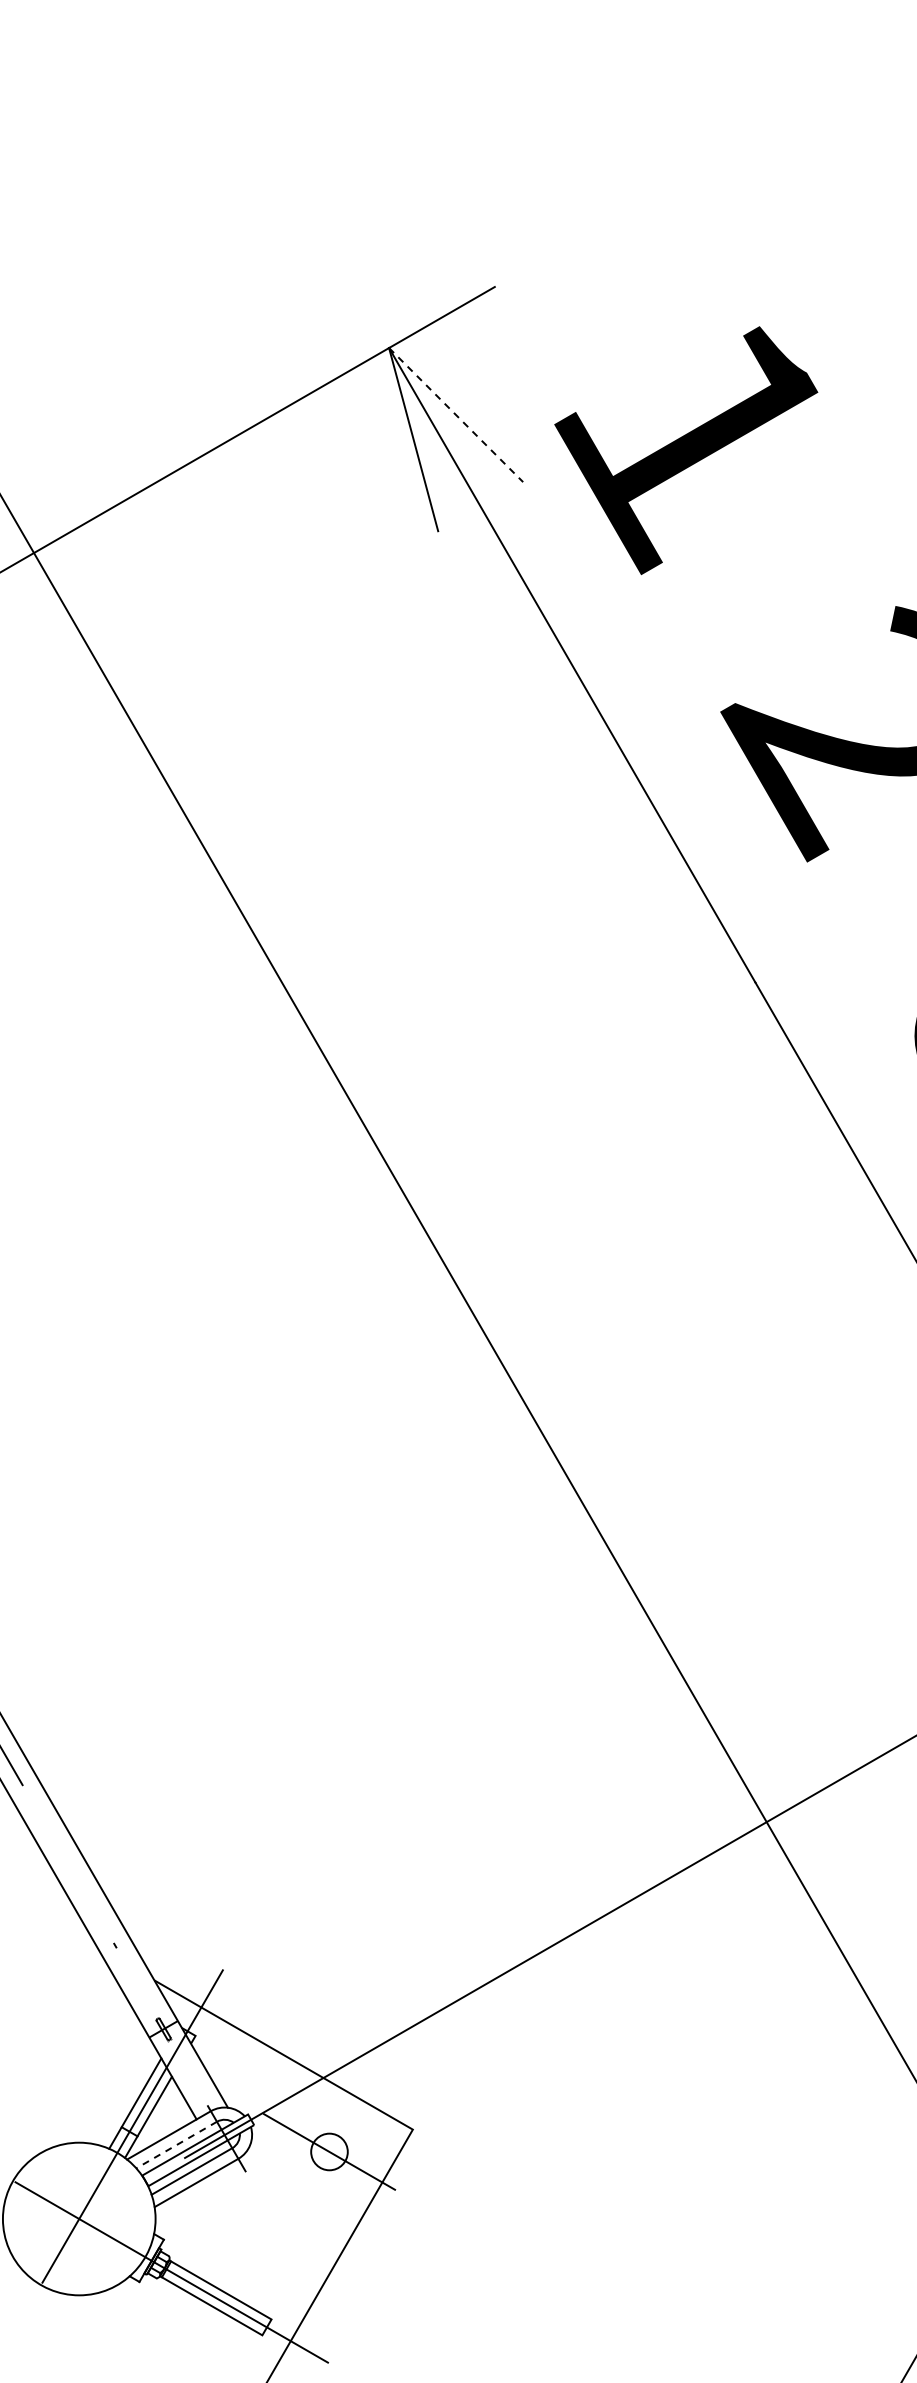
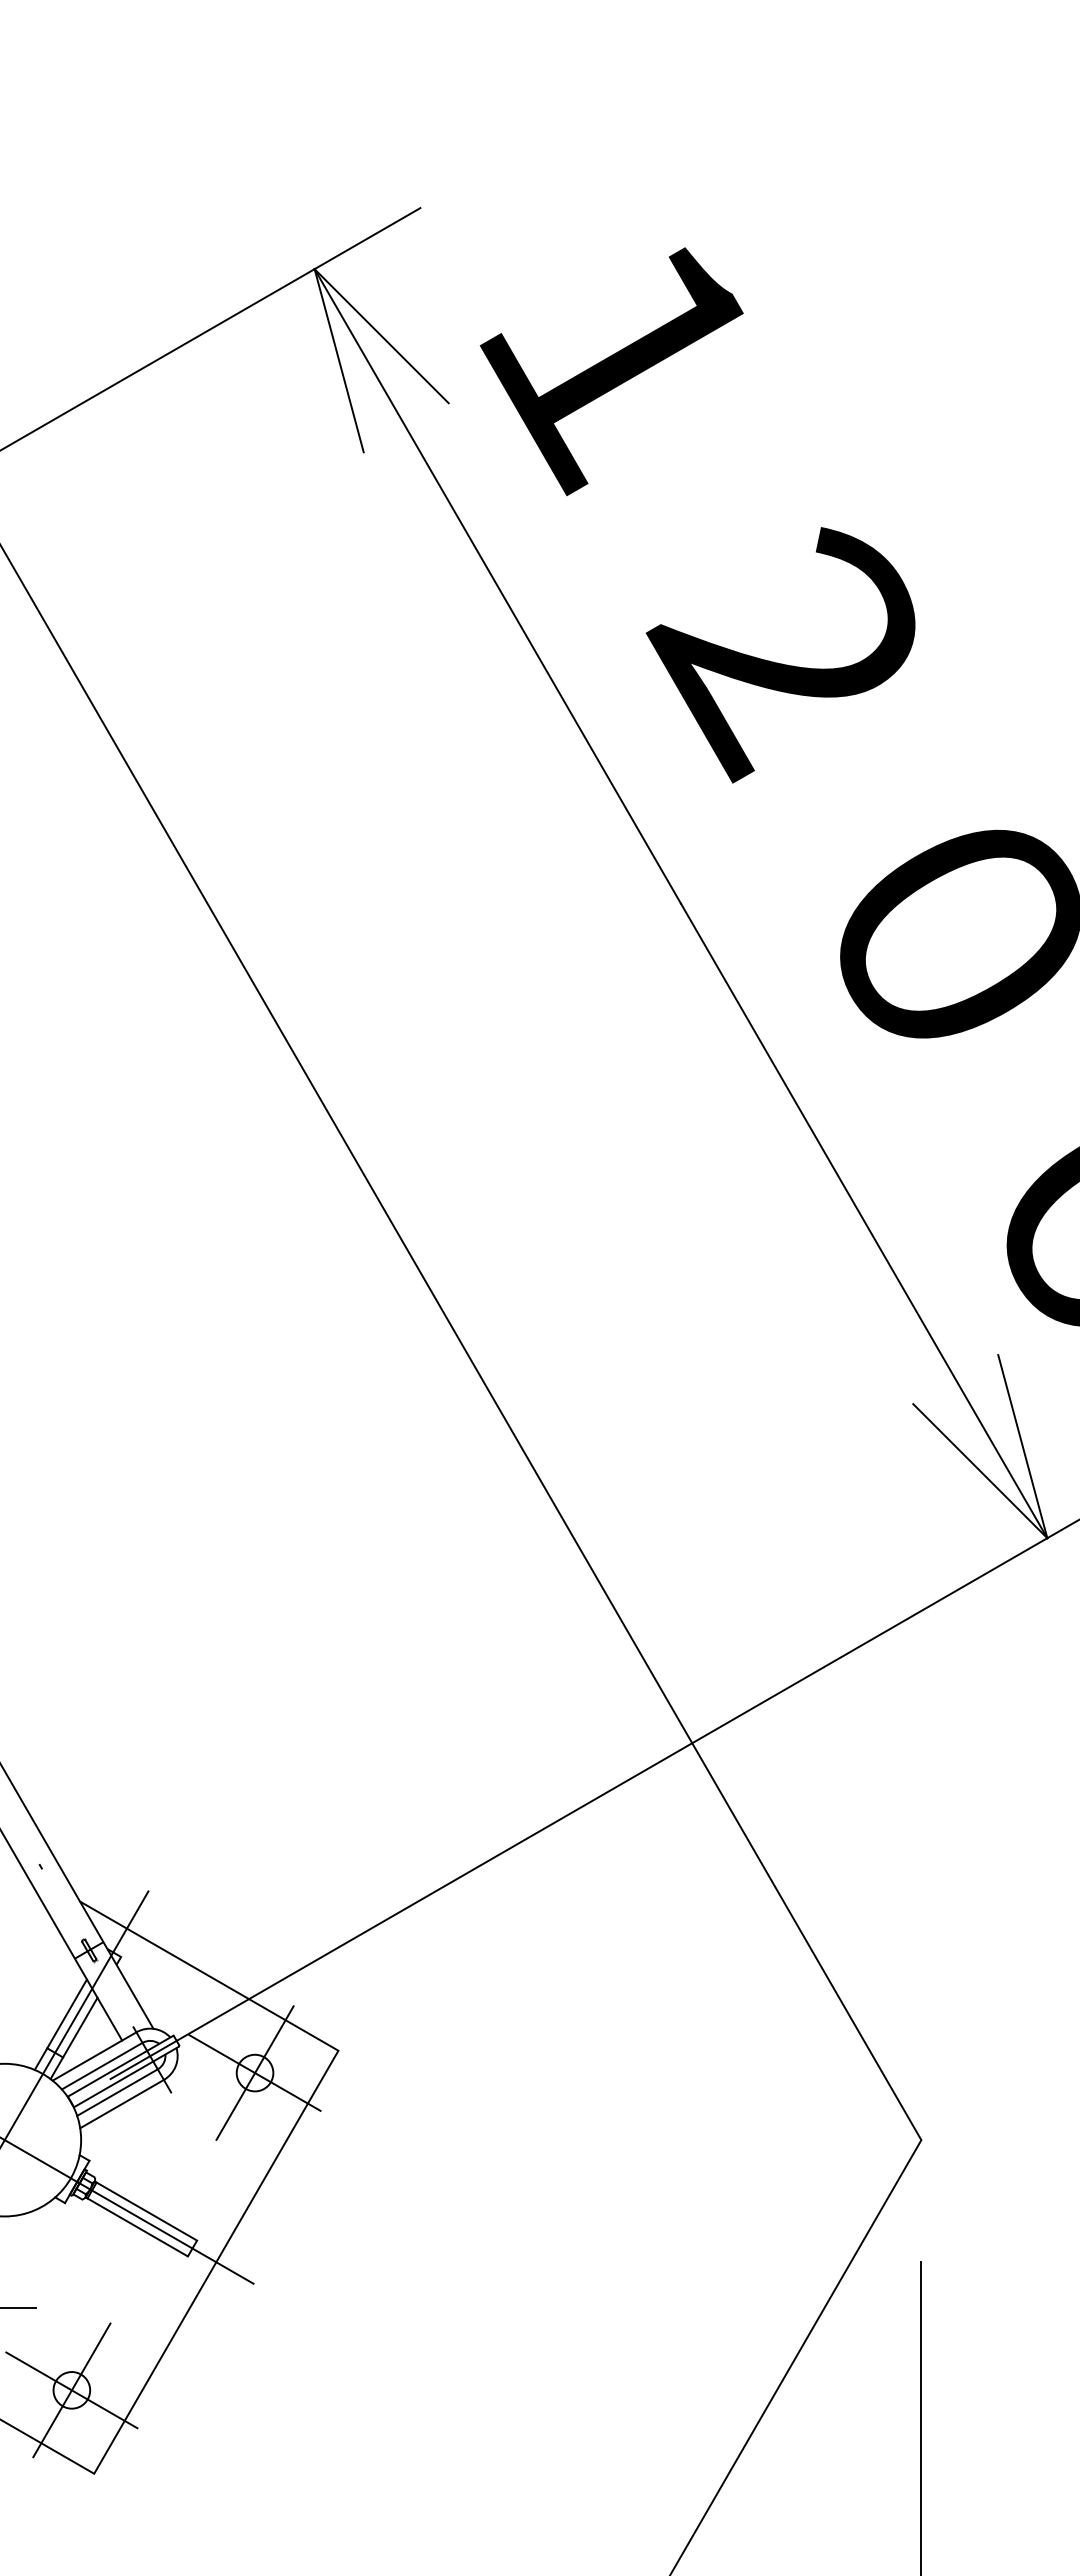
line: (455, 415) -> (381, 336), dashed -> solid
line: (176, 2145) -> (102, 2066), dashed -> solid
line: (329, 2151) -> (255, 2072), added

